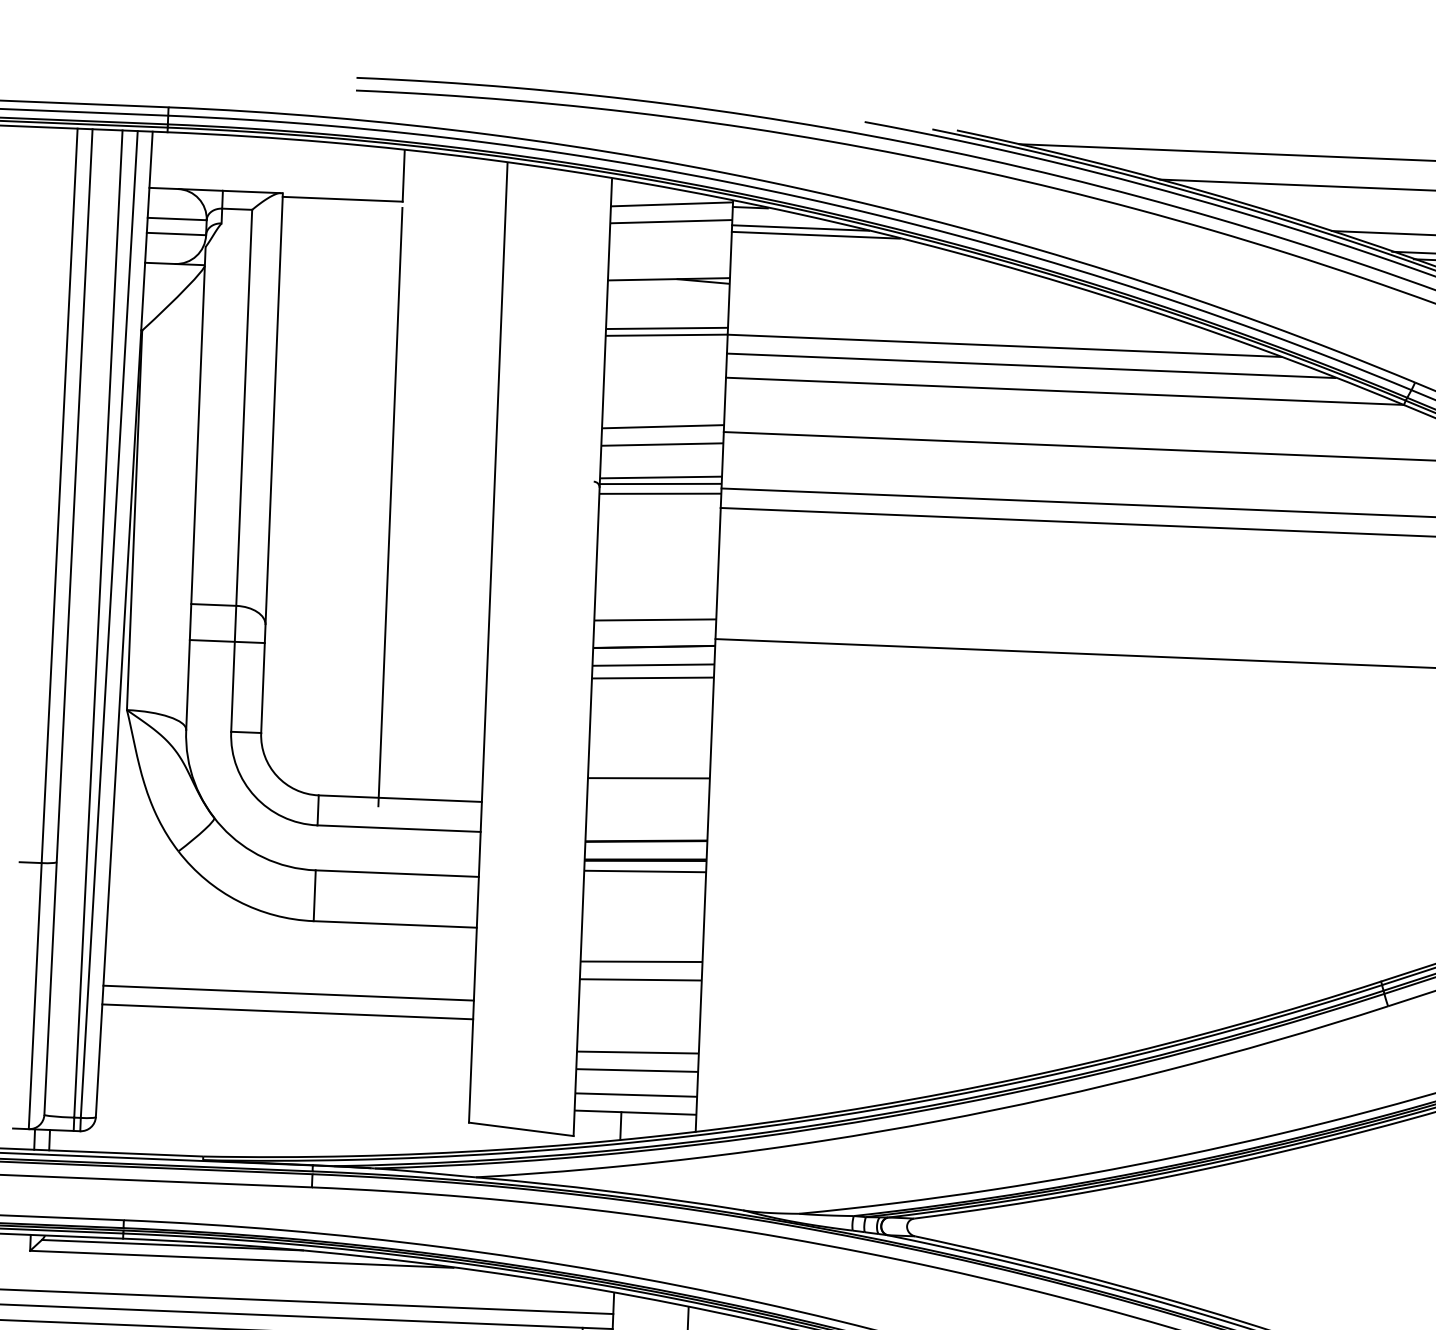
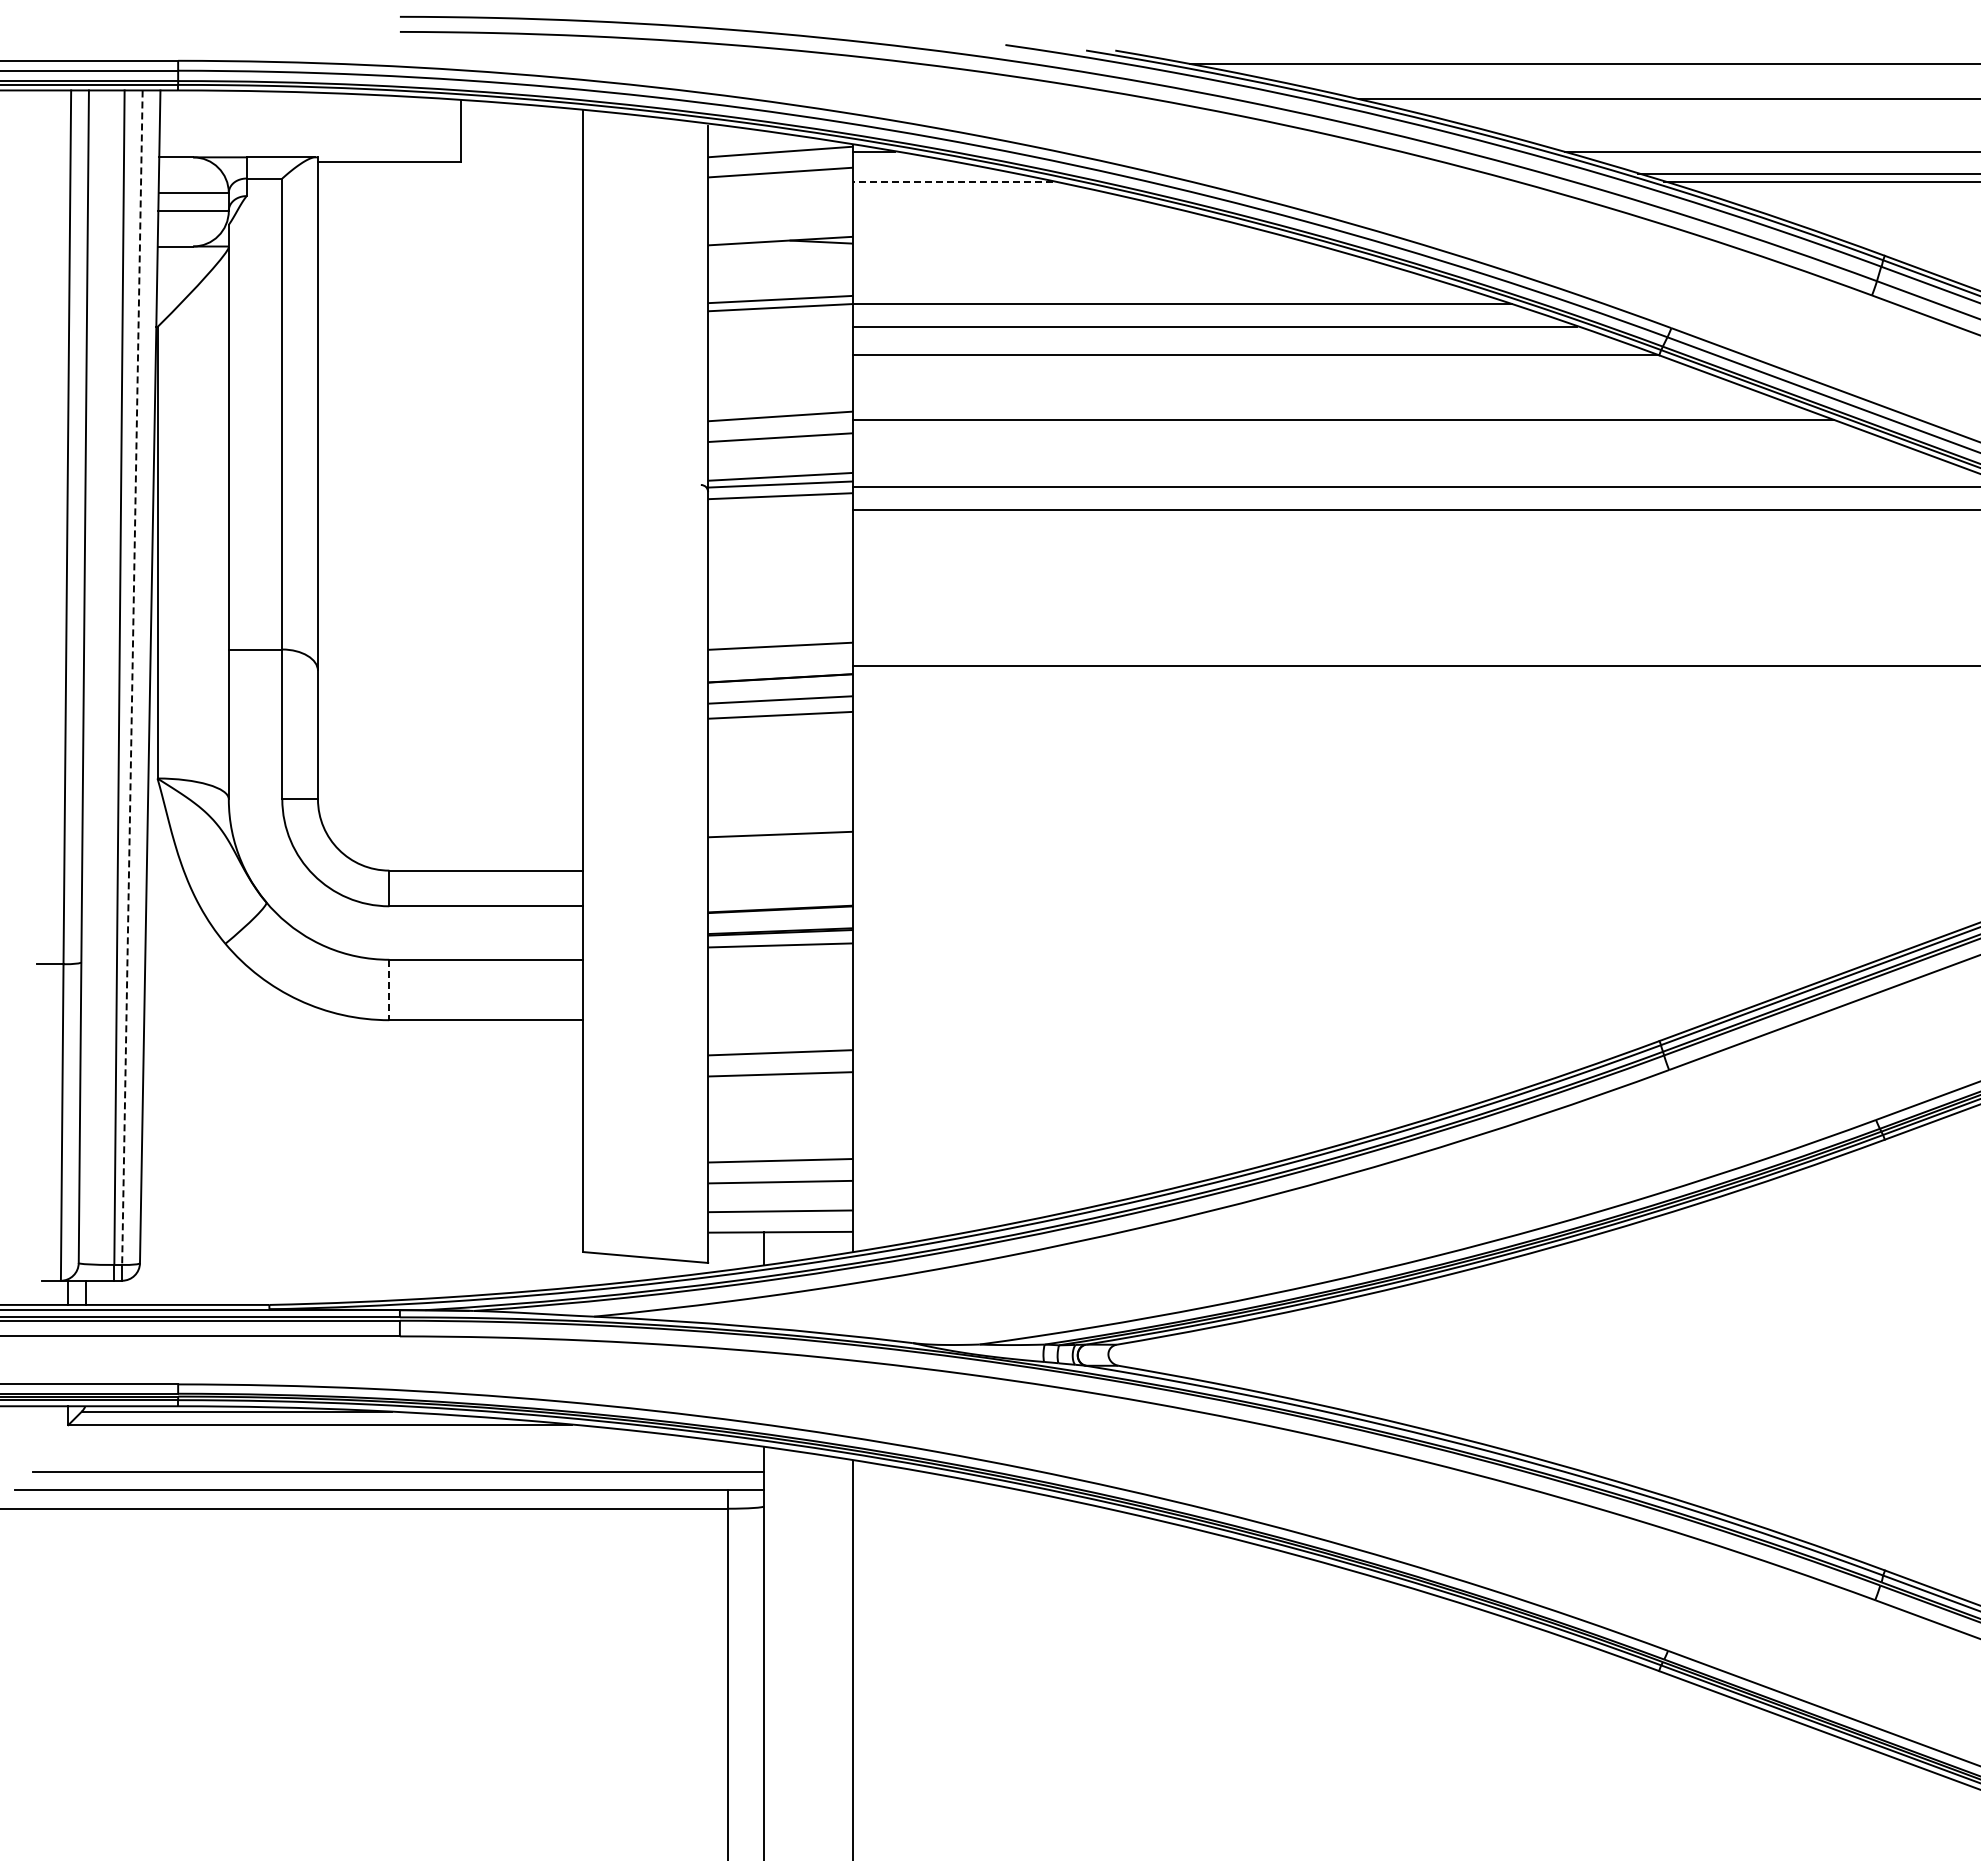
line: (799, 227) -> (933, 173), removed
line: (815, 234) -> (952, 181), solid -> dashed
line: (390, 506) -> (460, 524), removed
line: (109, 625) -> (132, 678), solid -> dashed
line: (226, 641) -> (272, 692), removed
line: (314, 896) -> (389, 990), solid -> dashed
line: (288, 992) -> (362, 1106), removed
line: (287, 1012) -> (362, 1129), removed

